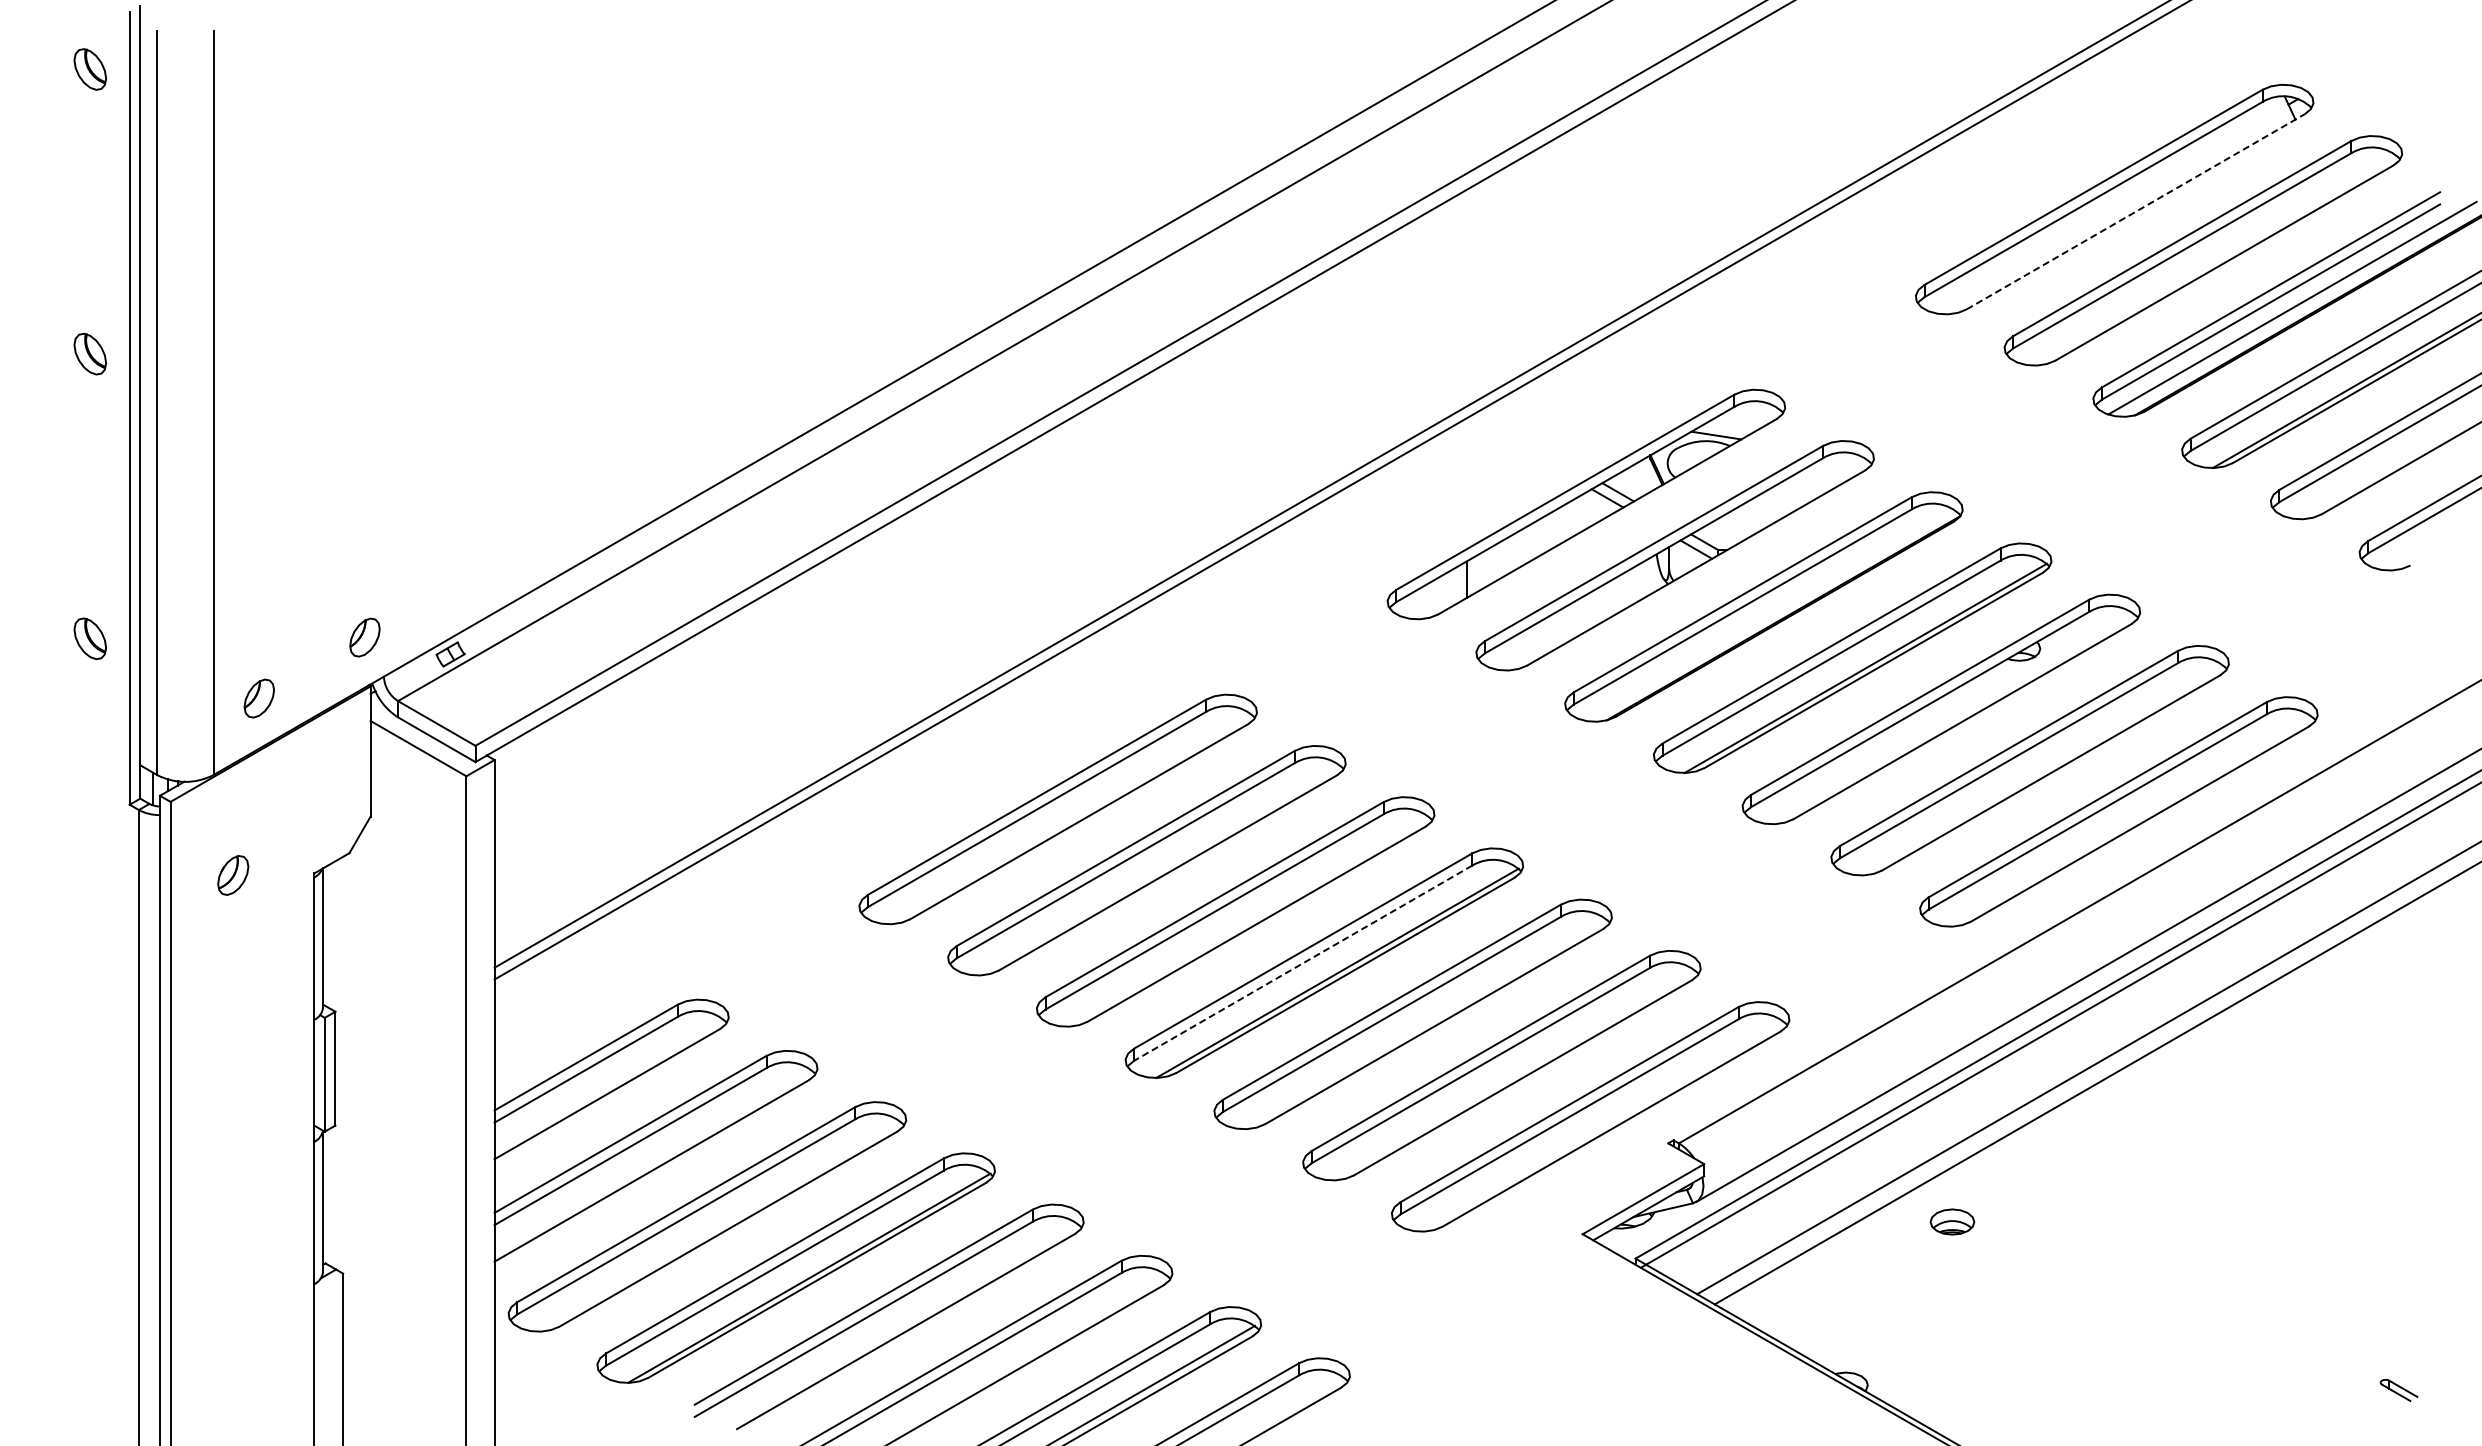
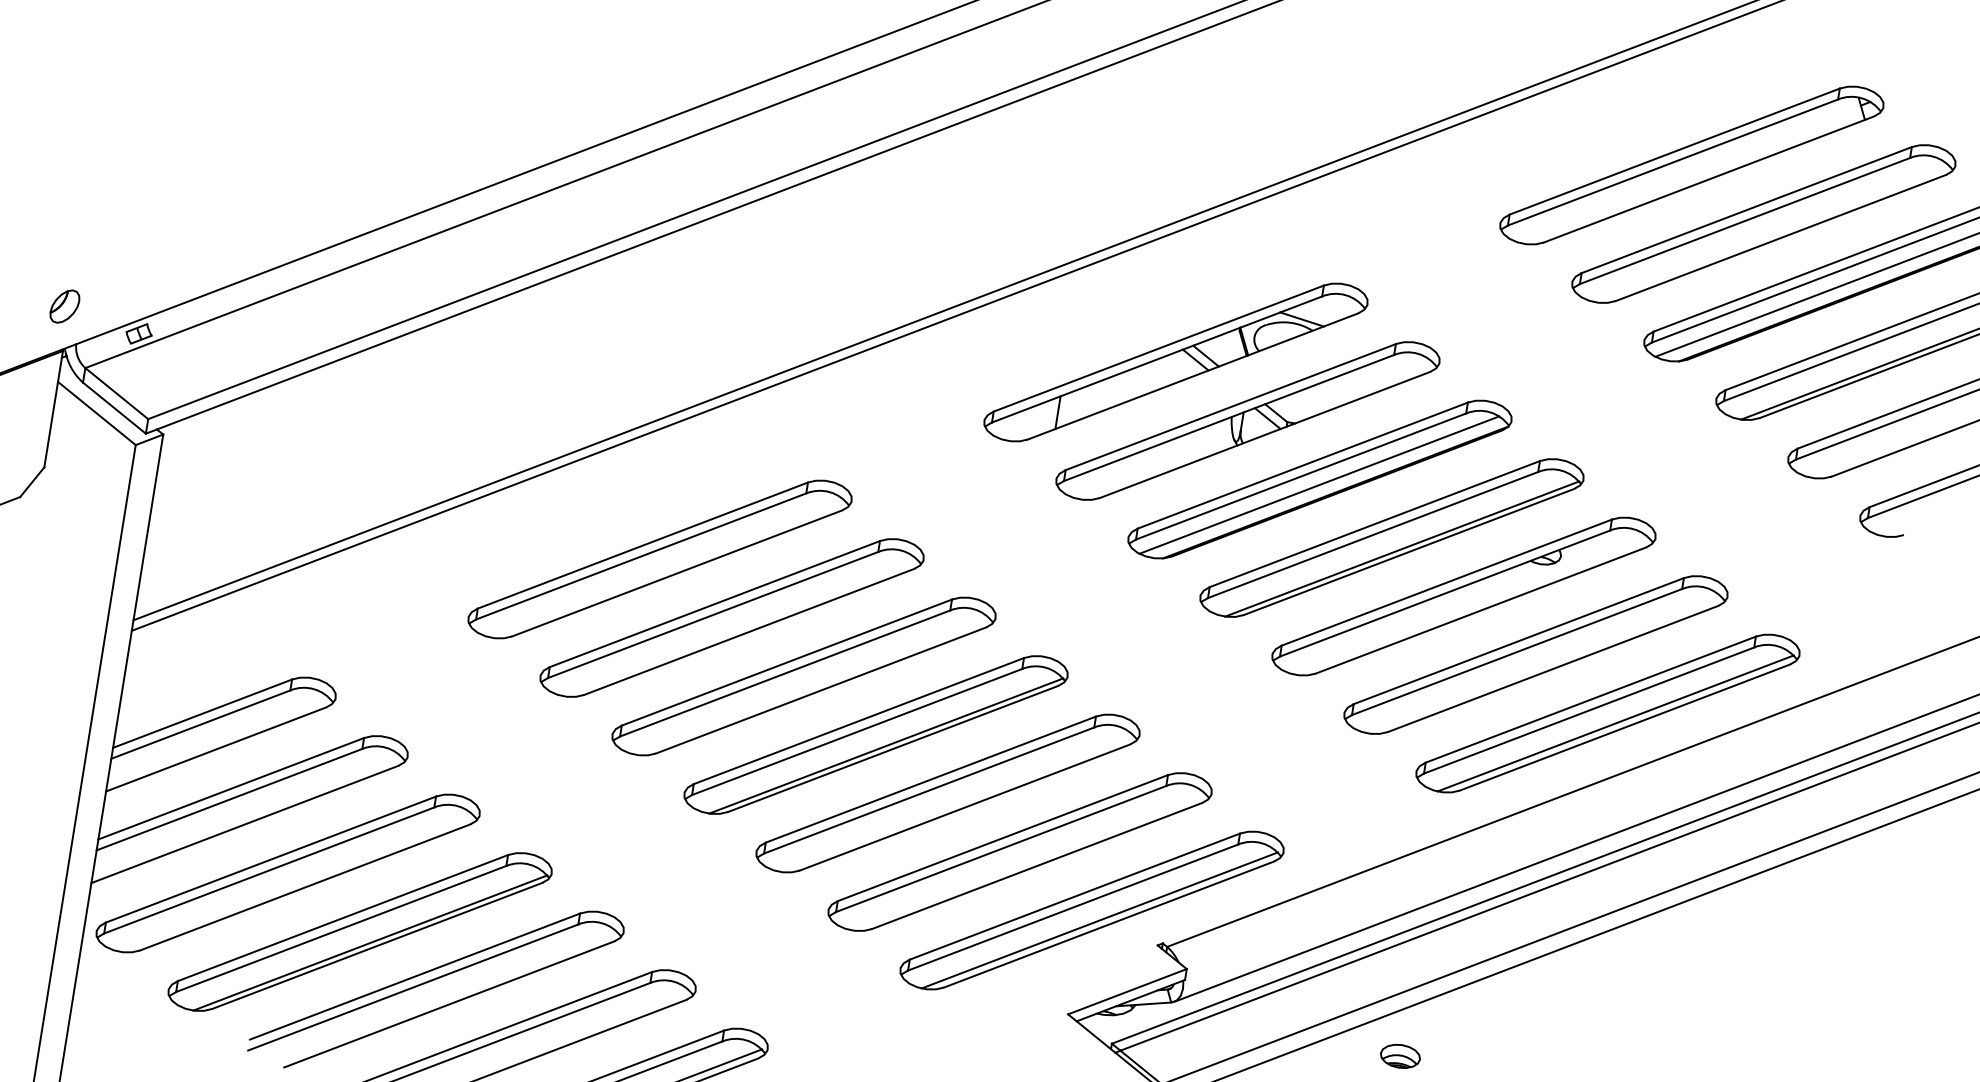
line: (2136, 211) -> (1709, 179), dashed -> solid
line: (1763, 612) -> (1318, 484), added
line: (2128, 820) -> (1615, 722), added
line: (1302, 963) -> (856, 732), dashed -> solid
line: (1600, 1125) -> (1099, 919), added

